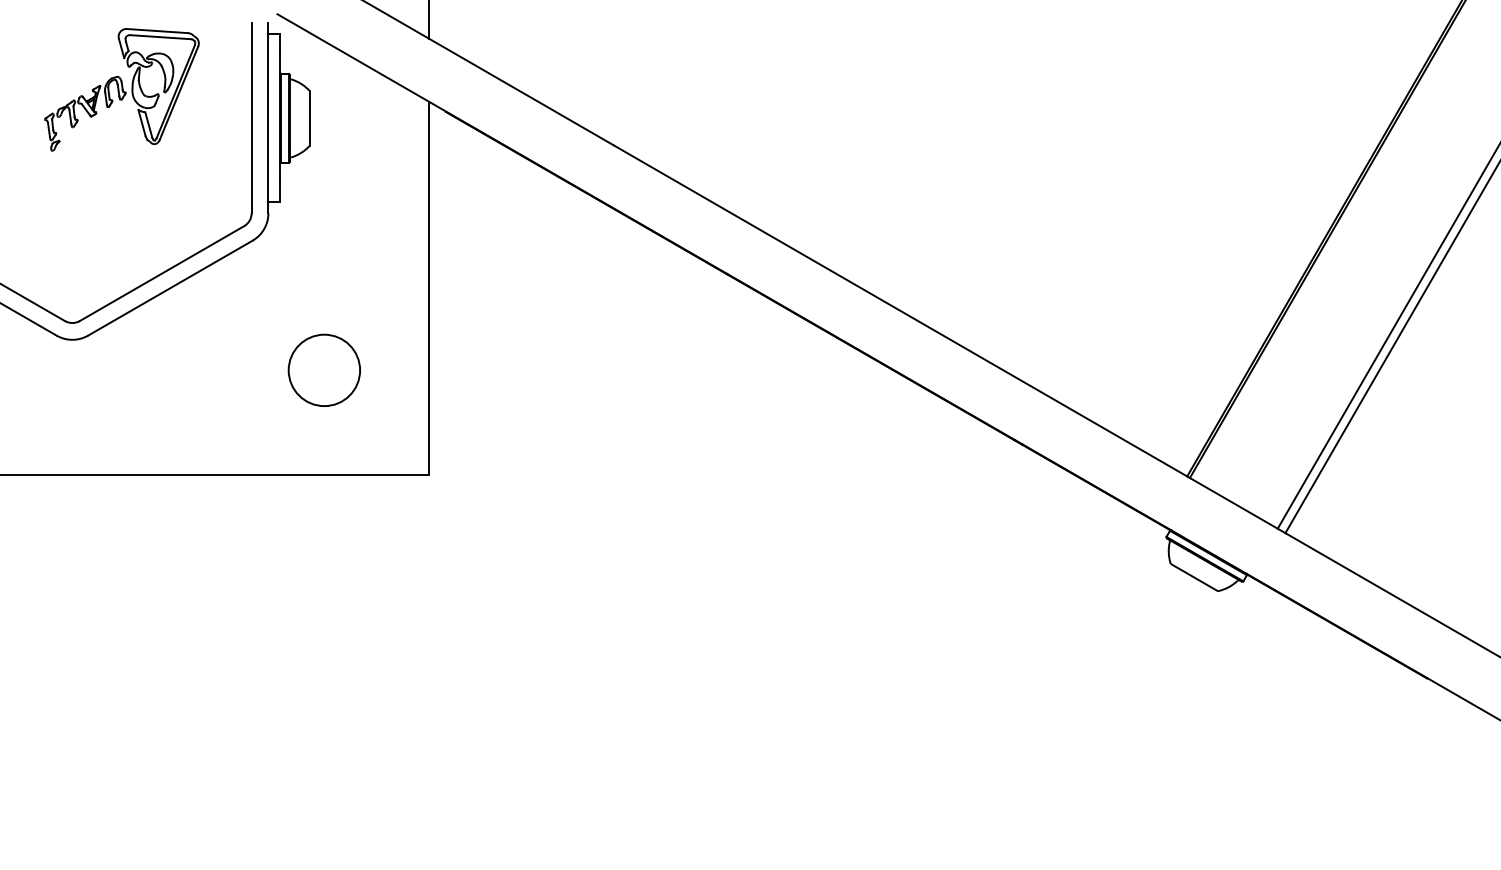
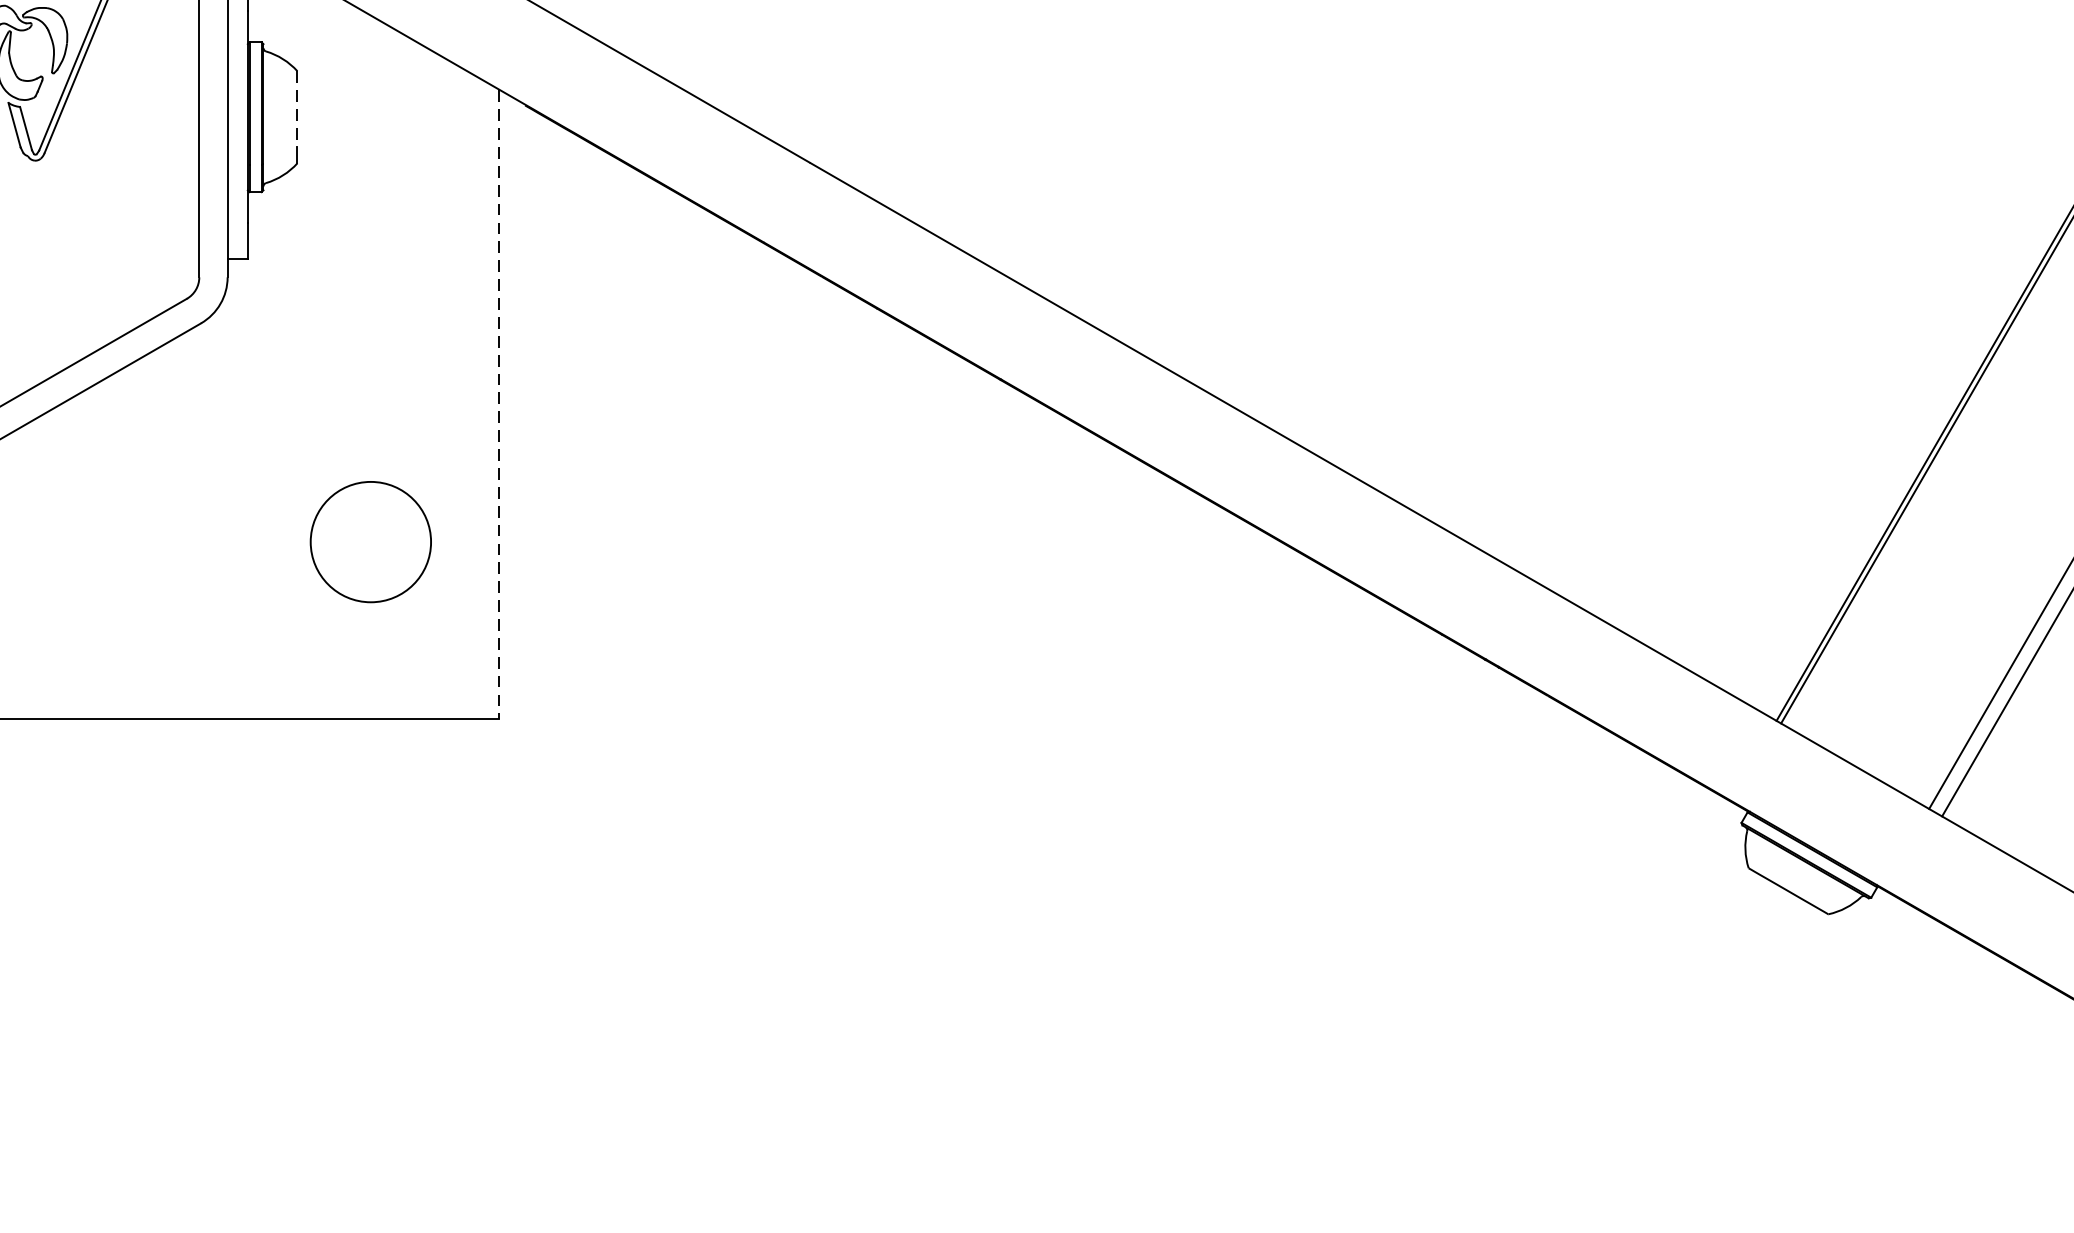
line: (309, 113) -> (296, 108), solid -> dashed
line: (429, 289) -> (499, 405), solid -> dashed
circle: (323, 369) -> (369, 540), moved

